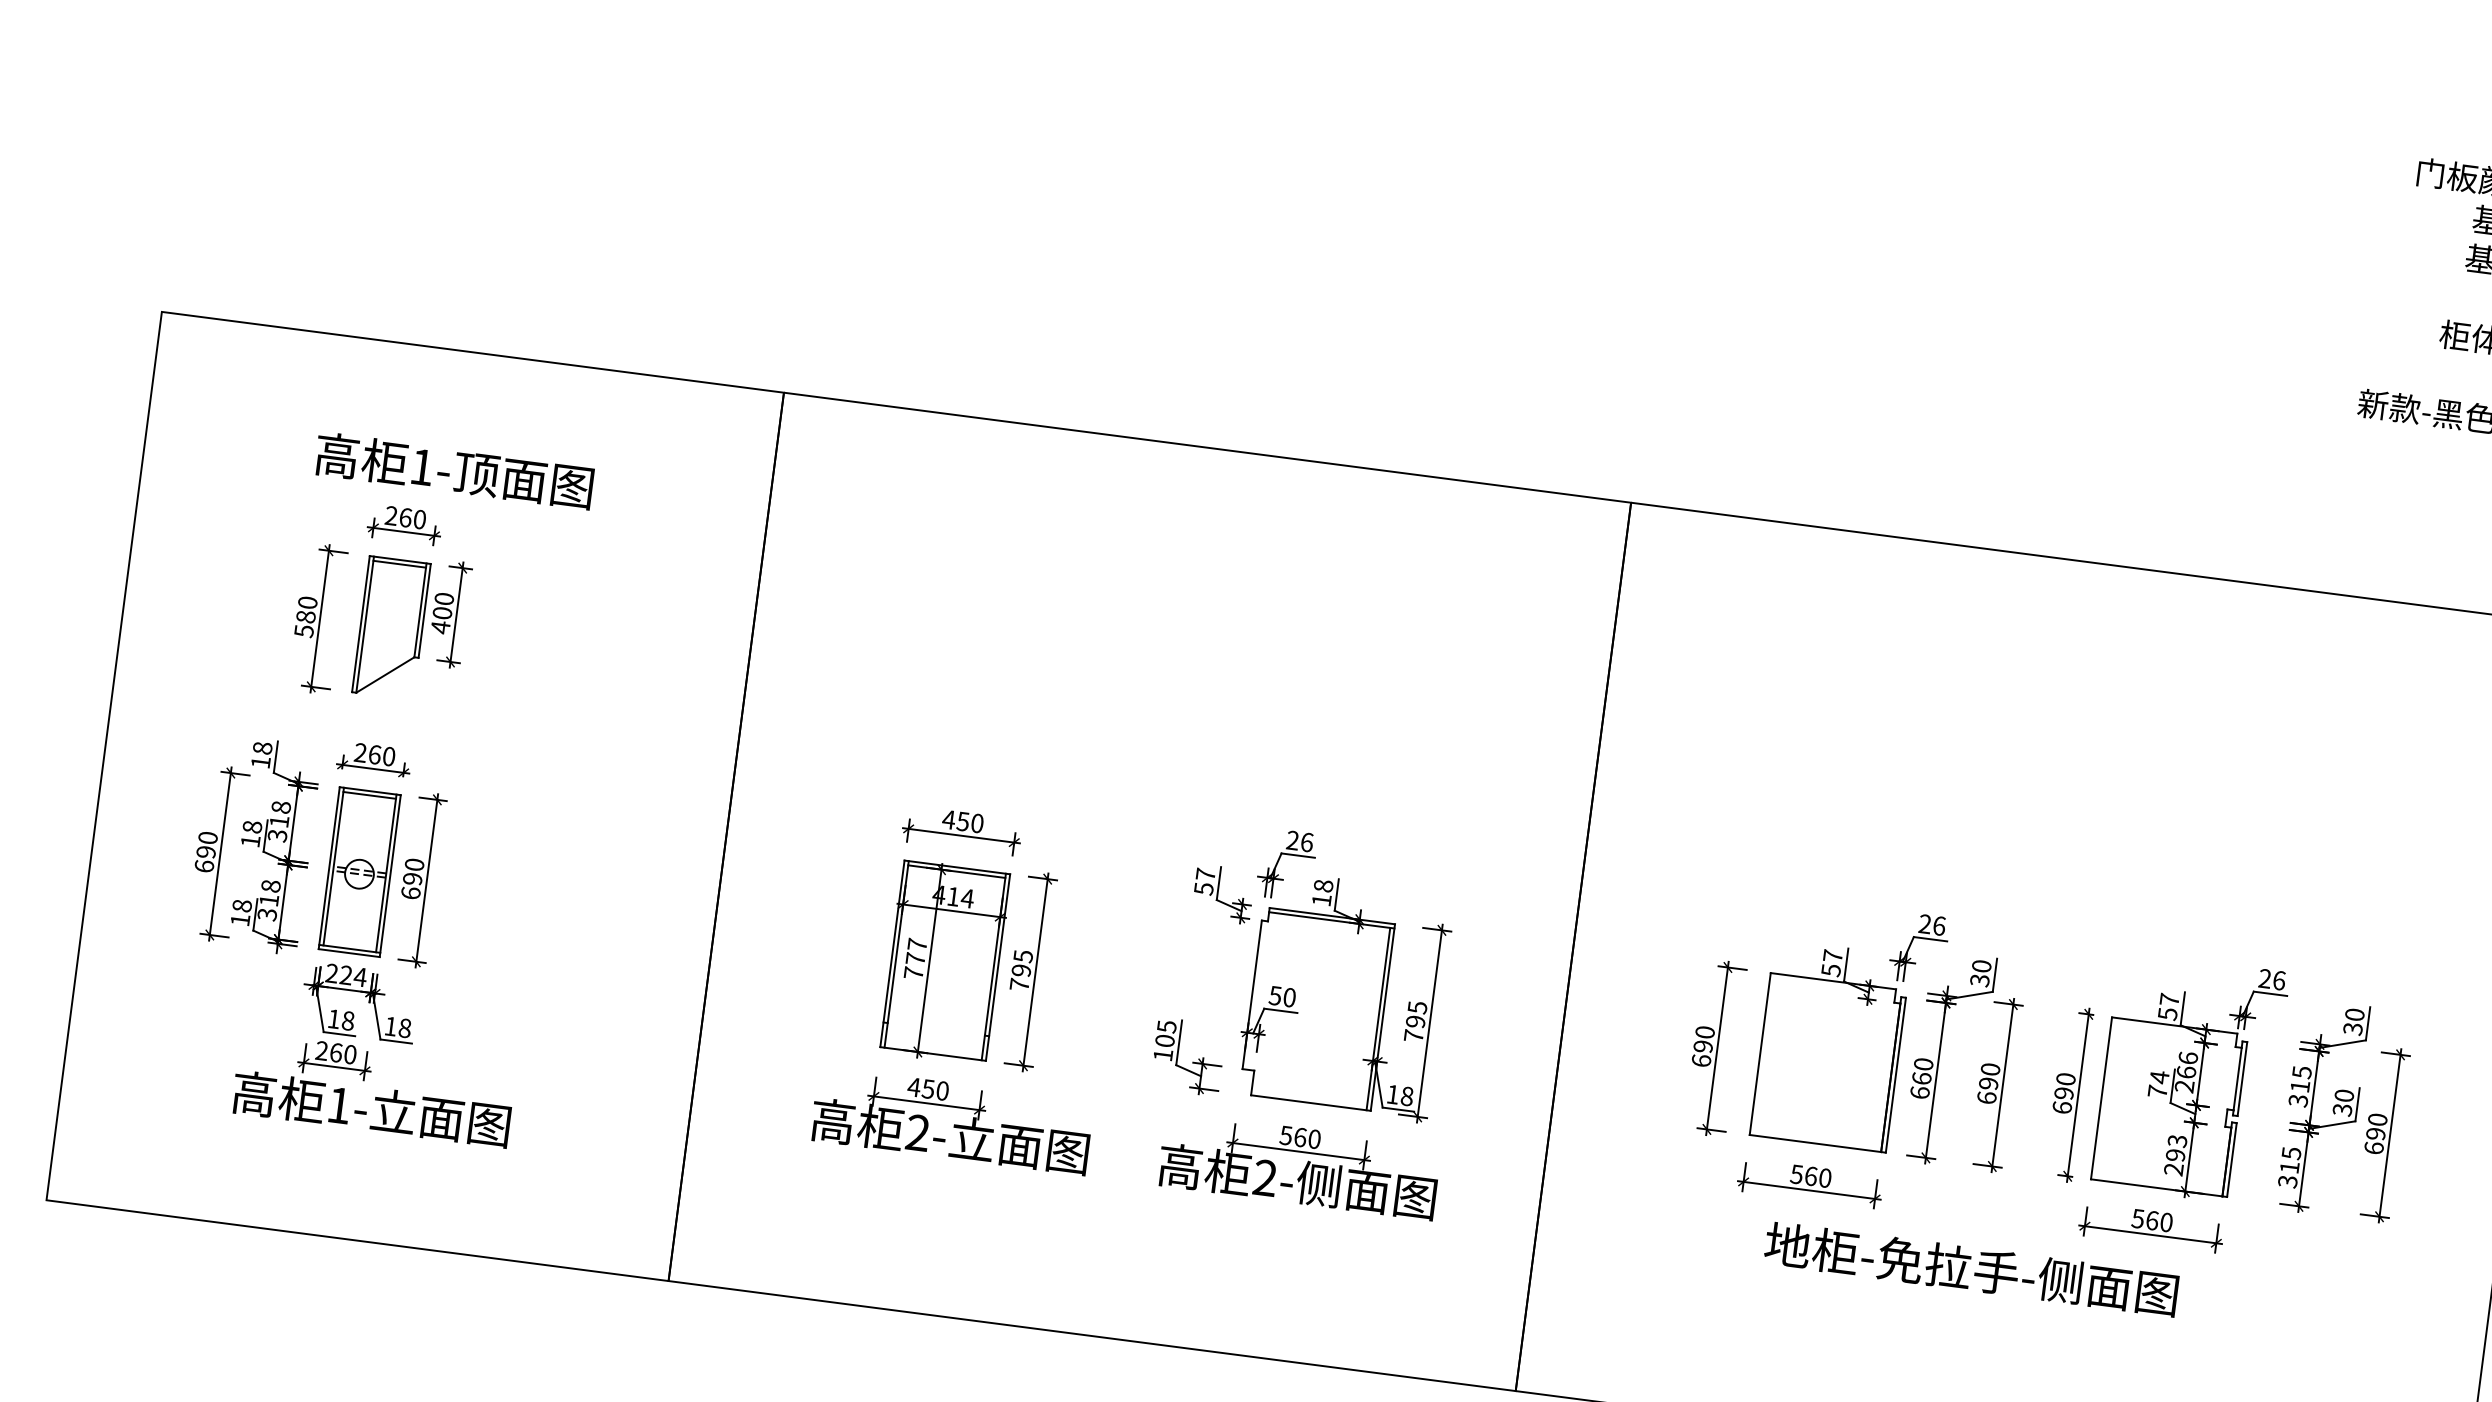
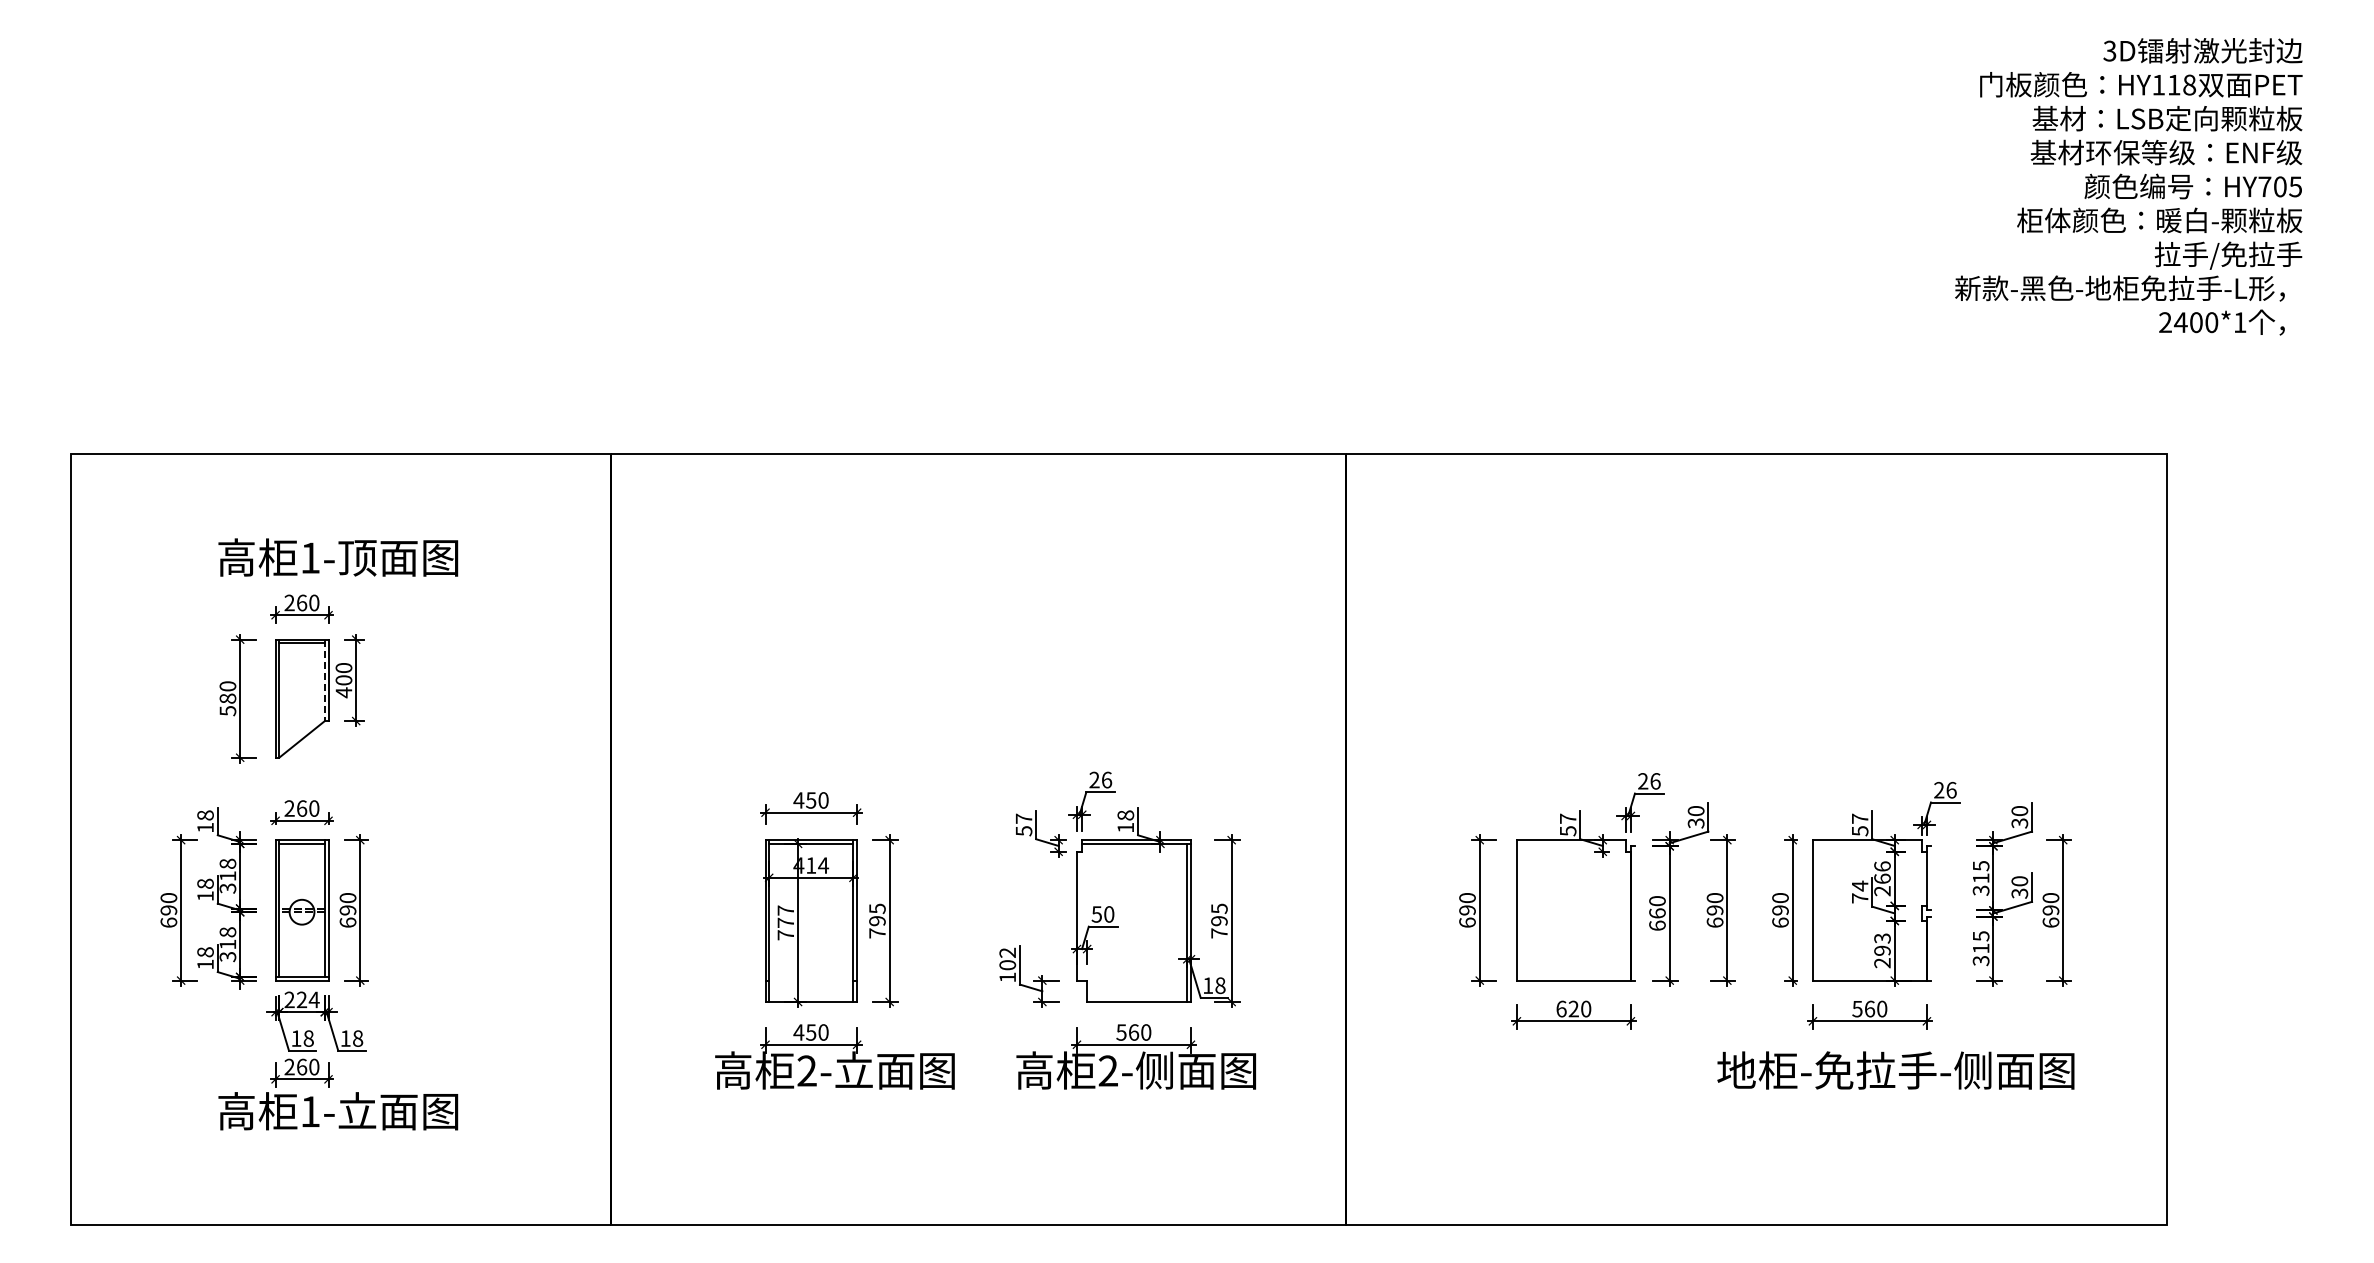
line: (420, 610) -> (324, 680), solid -> dashed
text: (1166, 1026) -> (1007, 952), 105 -> 102
line: (1895, 1075) -> (1634, 913), removed
line: (2242, 1079) -> (1931, 878), removed
line: (2232, 1160) -> (1931, 948), removed
text: (1803, 1174) -> (1567, 1008), 560 -> 620
text: (1970, 1269) -> (1895, 1070), moved

